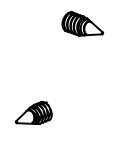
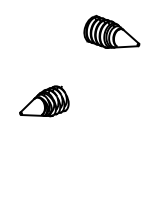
part: (33, 112) -> (43, 100), moved

